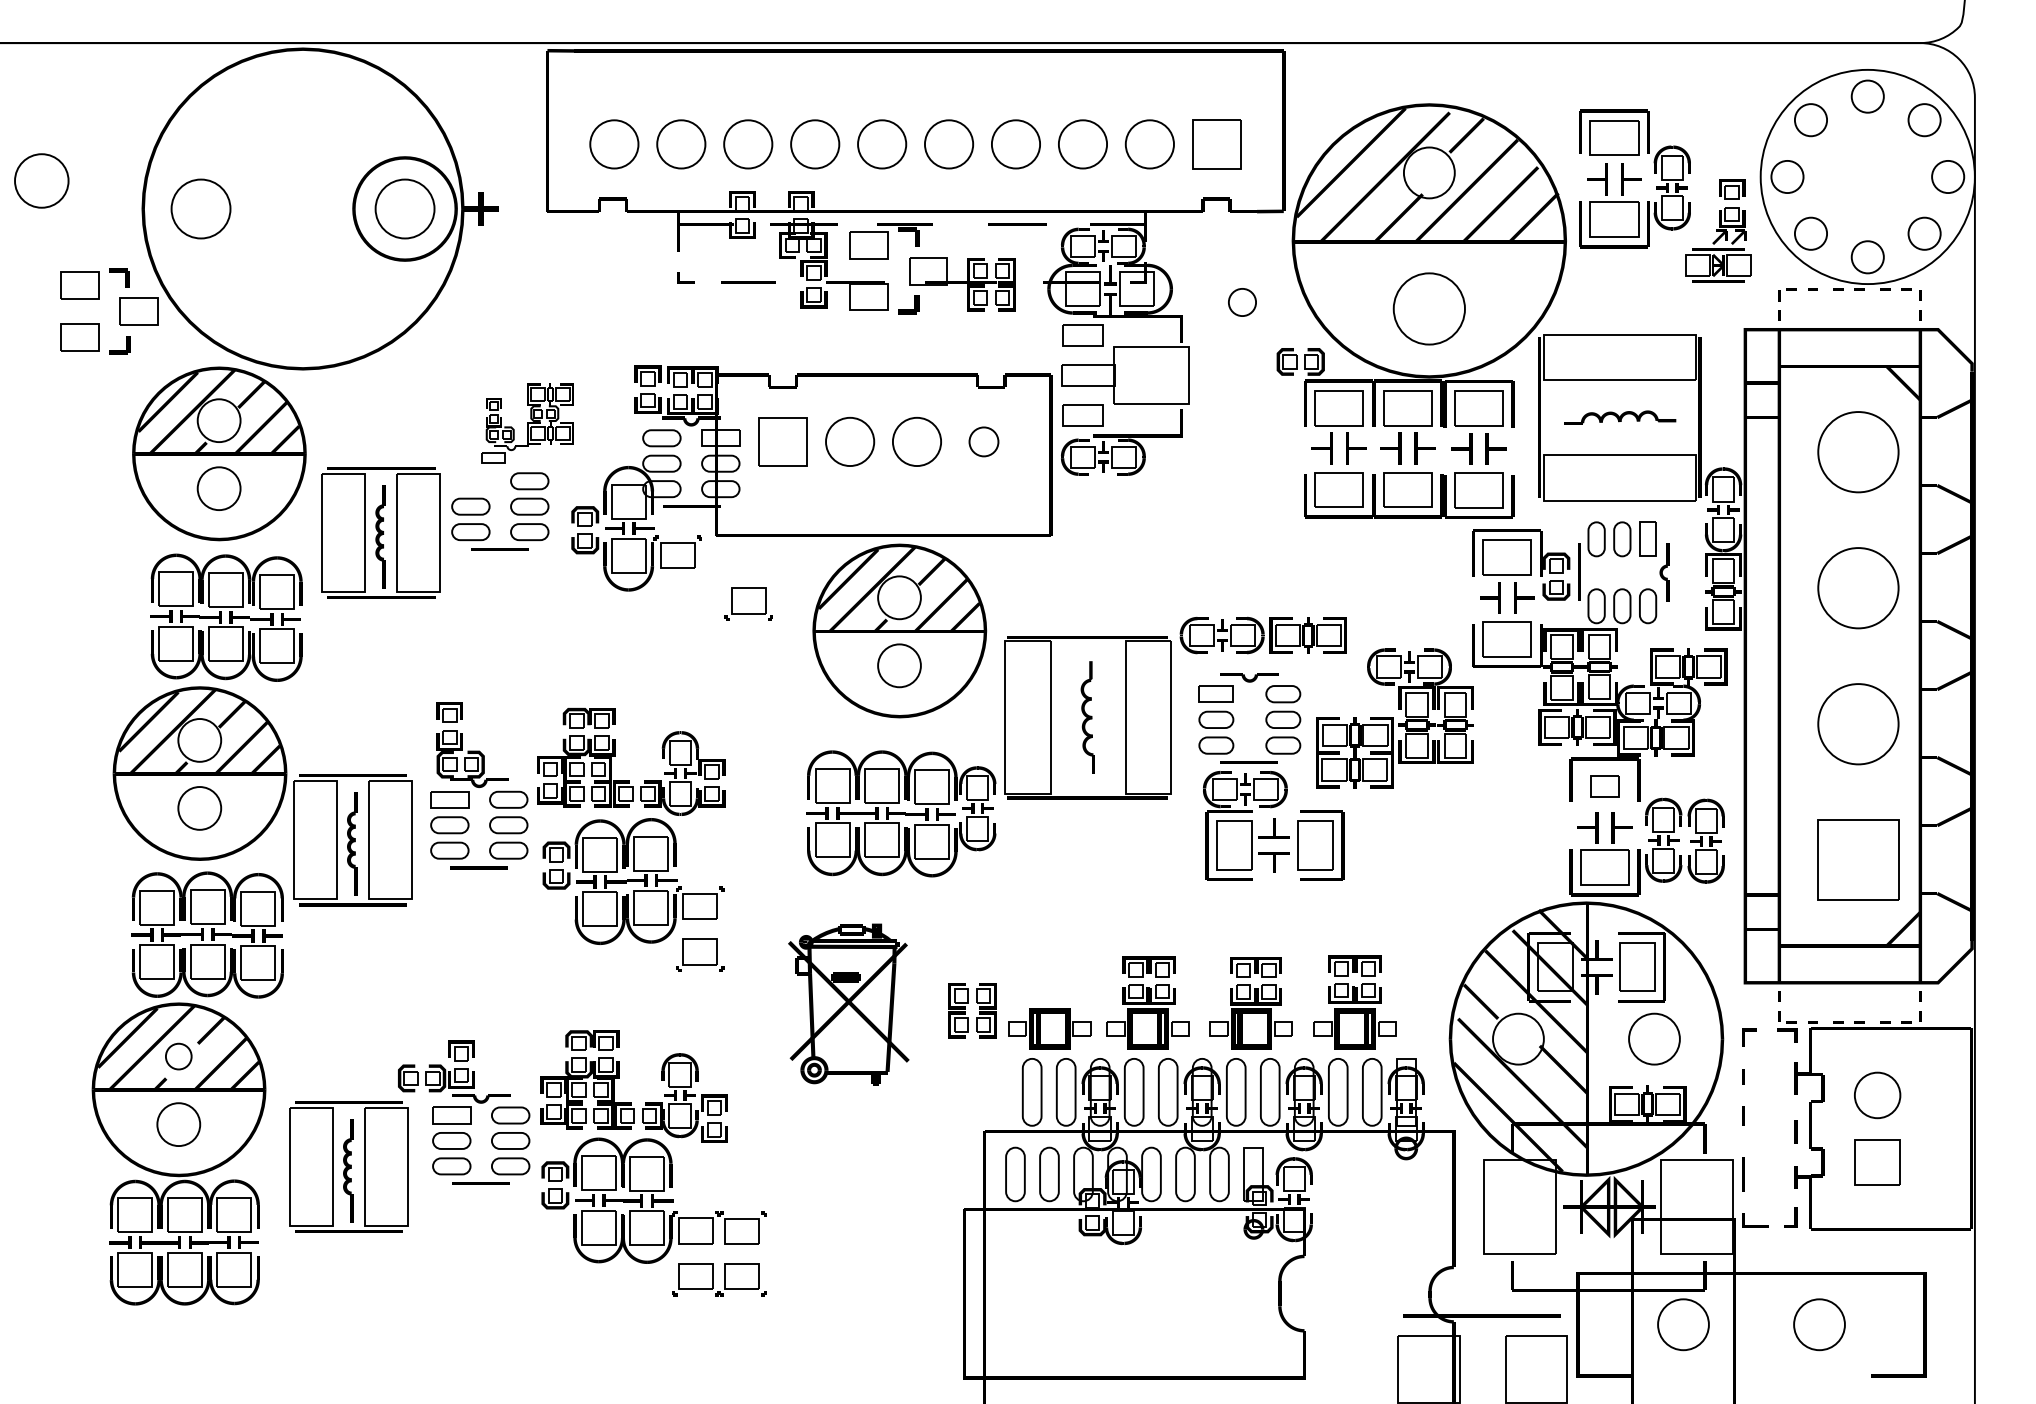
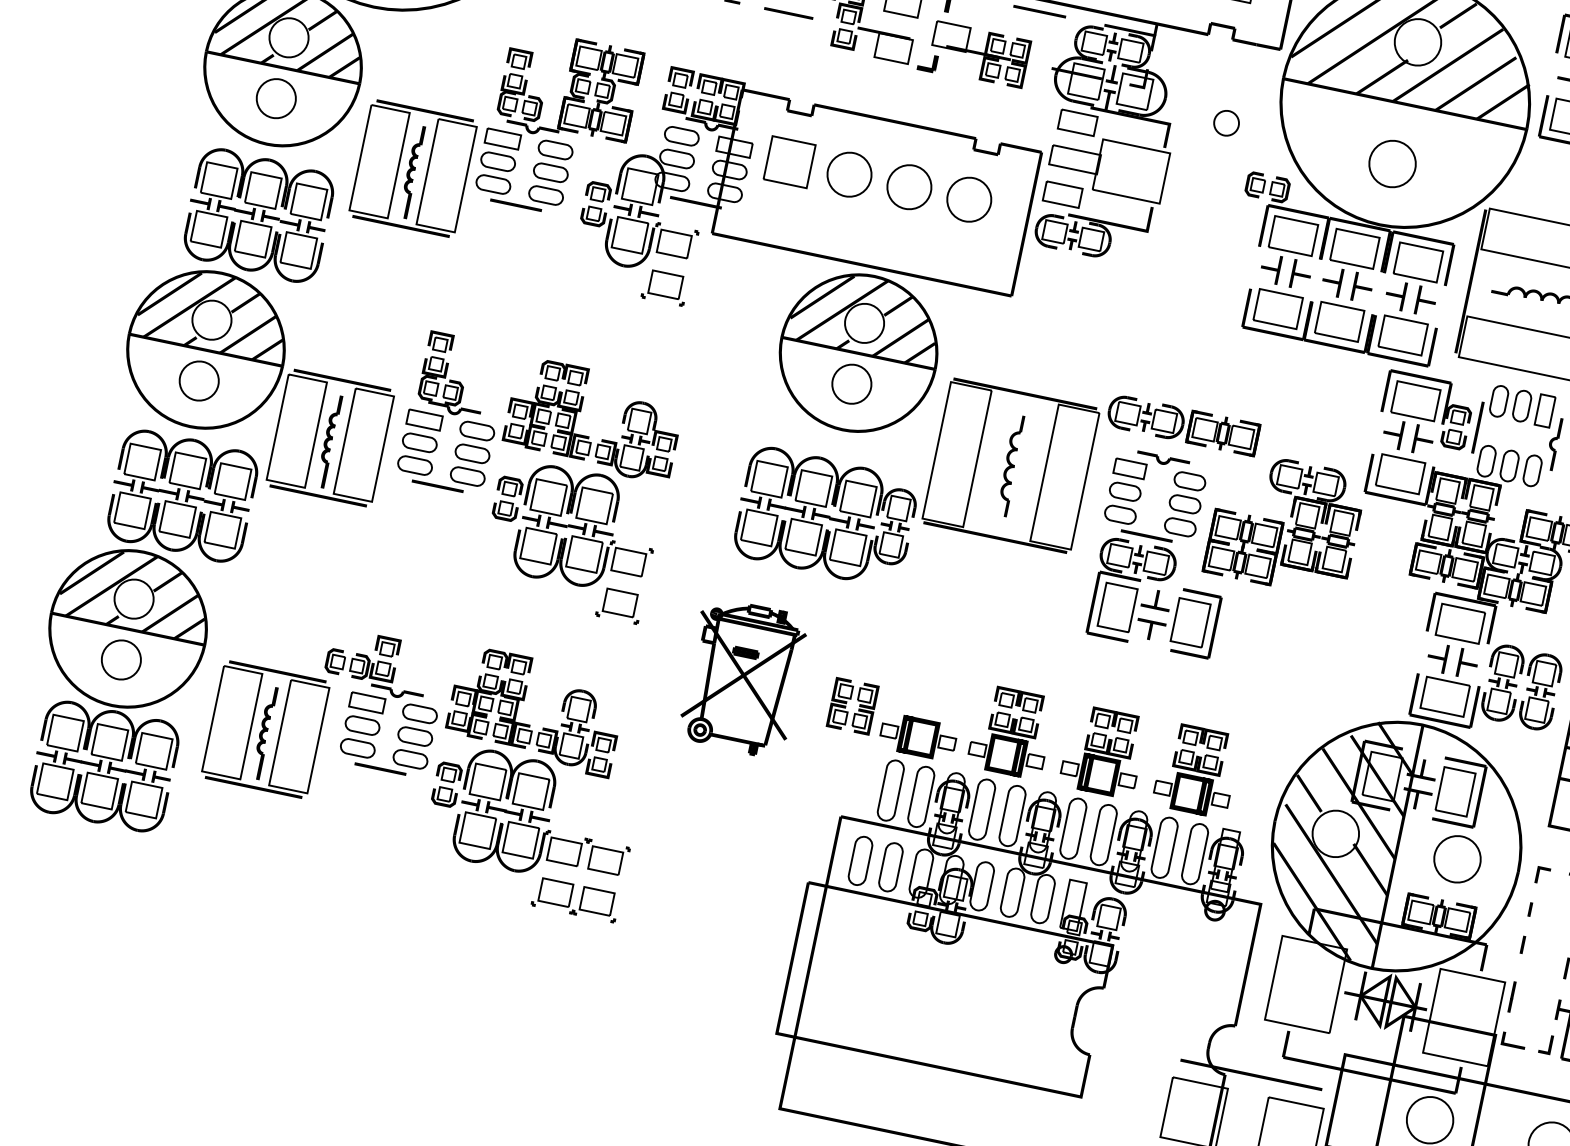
circle: (1428, 308) -> (1391, 163), size x0.71
part: (527, 423) -> (564, 97), size x1.67
circle: (983, 441) -> (968, 199), size x1.67
part: (748, 603) -> (664, 287), moved
part: (1604, 786) -> (1459, 623), size x1.67
circle: (178, 1056) -> (133, 598), size x1.67

